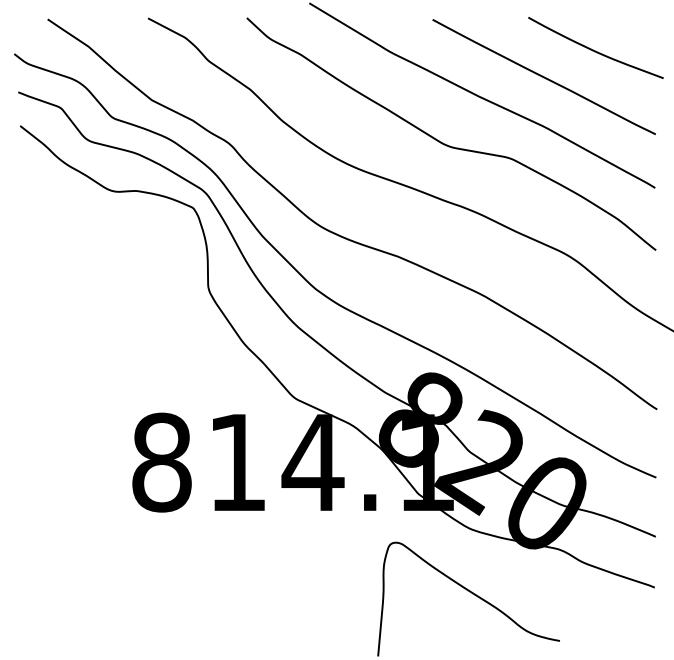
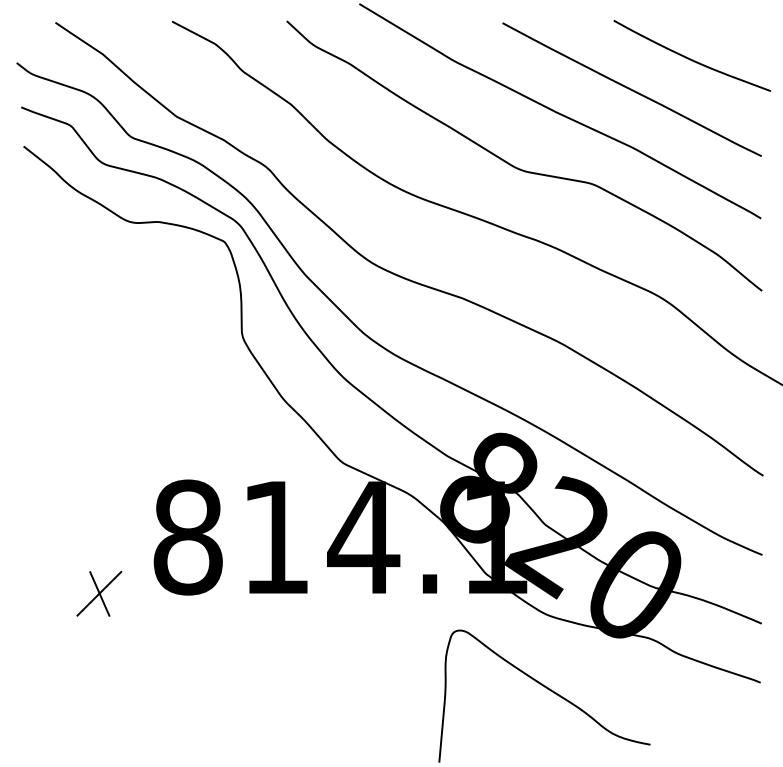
part: (85, 510) -> (99, 593), added

